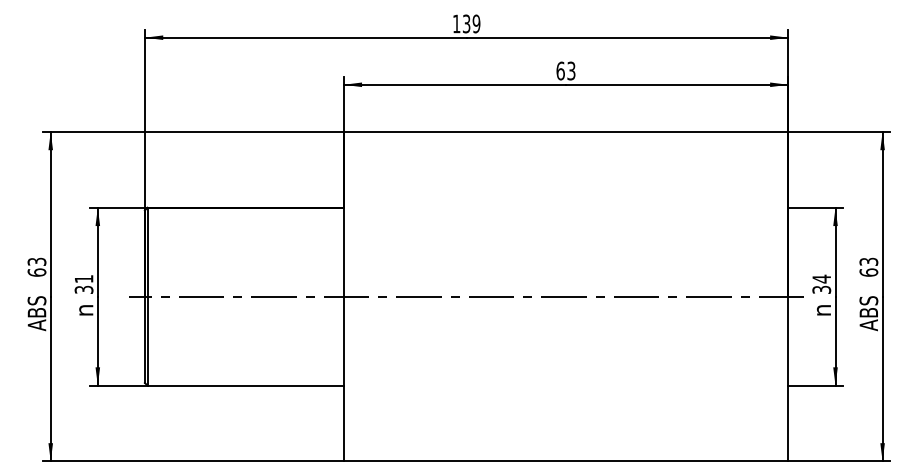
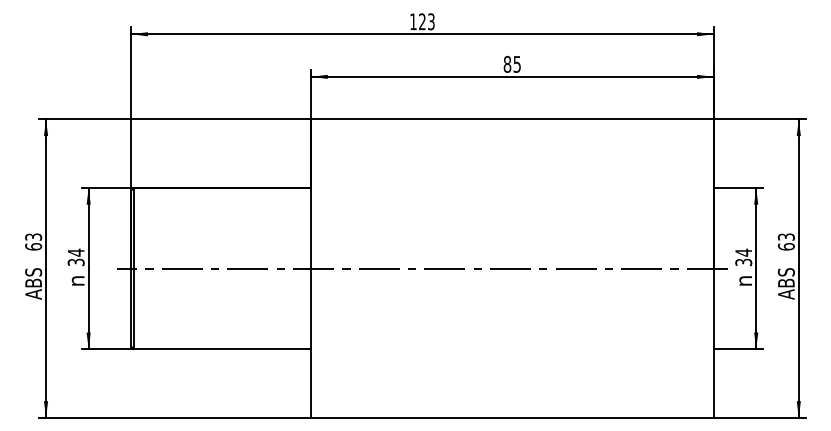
text: (471, 23) -> (426, 21), 139 -> 123
text: (565, 70) -> (511, 63), 63 -> 85
text: (84, 278) -> (76, 252), 31 -> 34

